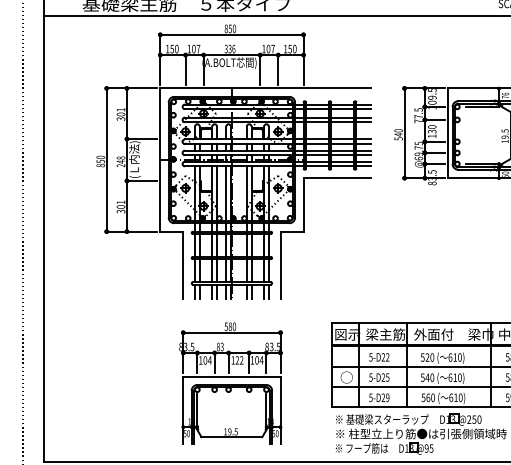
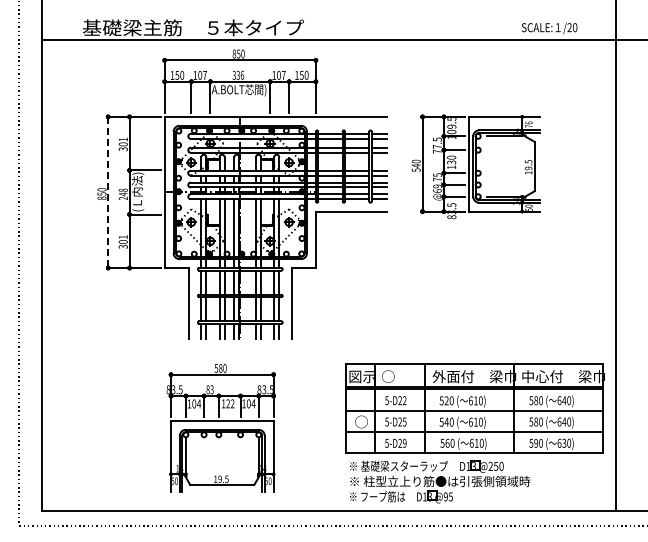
line: (106, 160) -> (108, 192), solid -> dashed
text: (385, 334) -> (402, 376), 梁主筋 -> ○
part: (230, 383) -> (220, 428), moved

